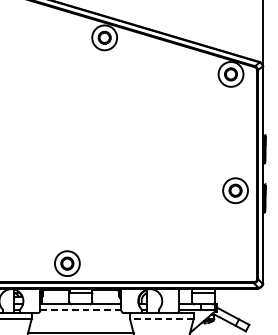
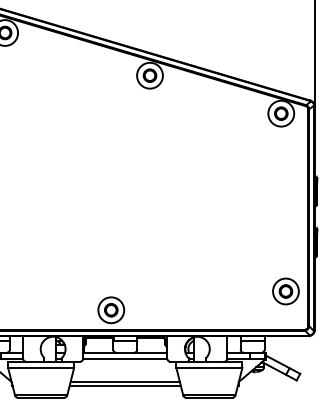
part: (235, 190) -> (285, 291), moved
line: (81, 310) -> (125, 358), dashed -> solid
line: (160, 318) -> (208, 367), dashed -> solid

